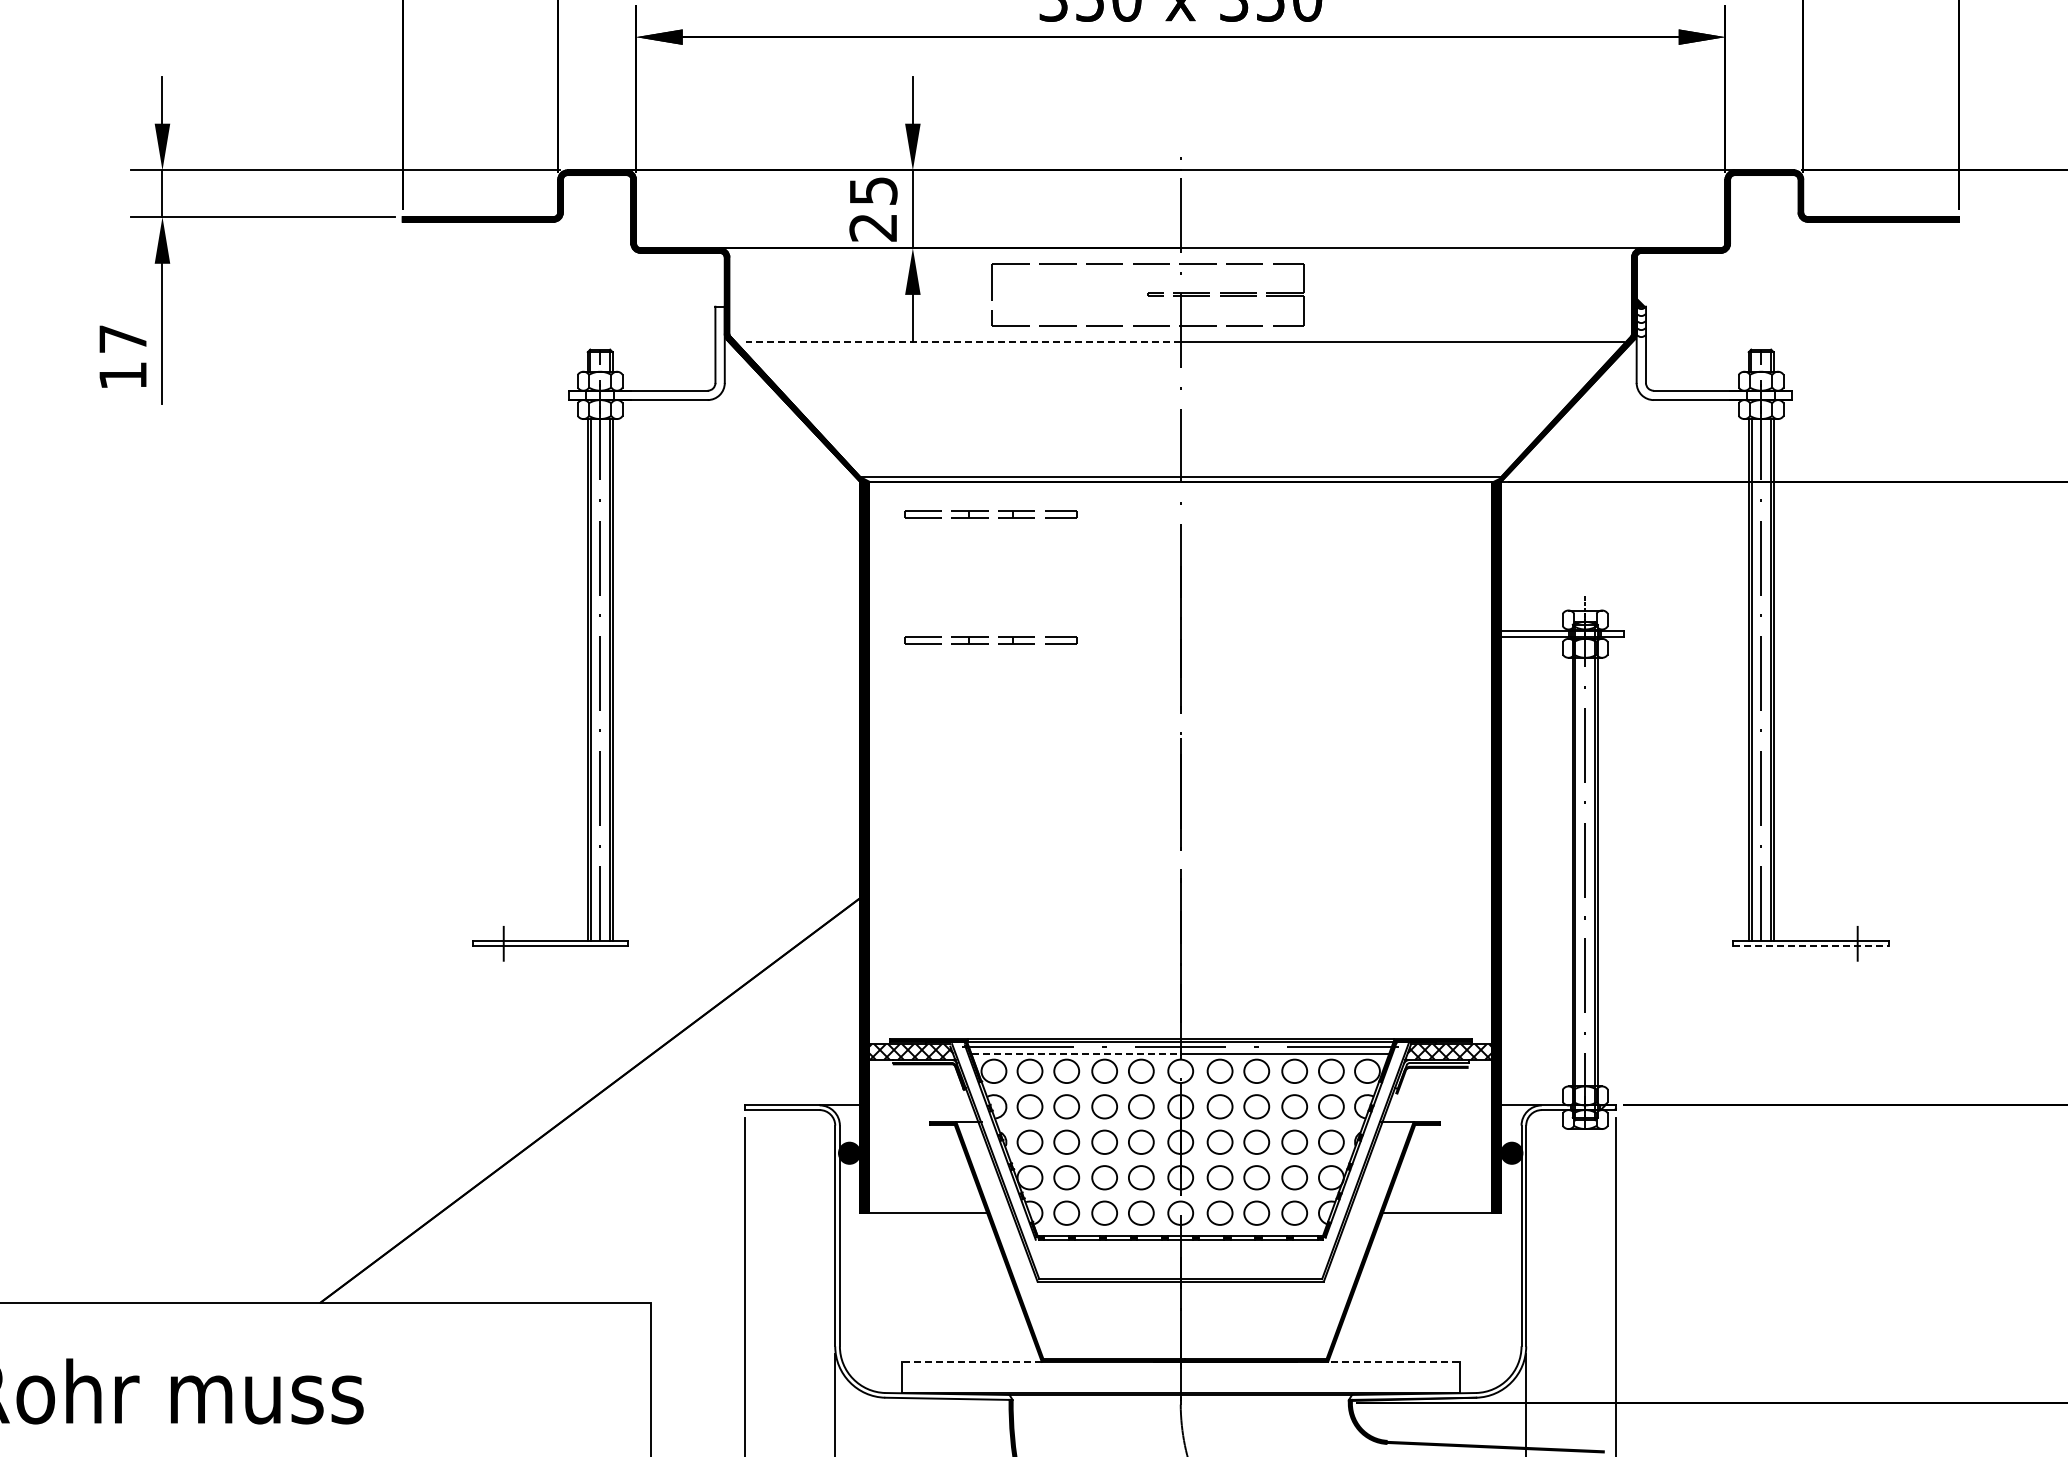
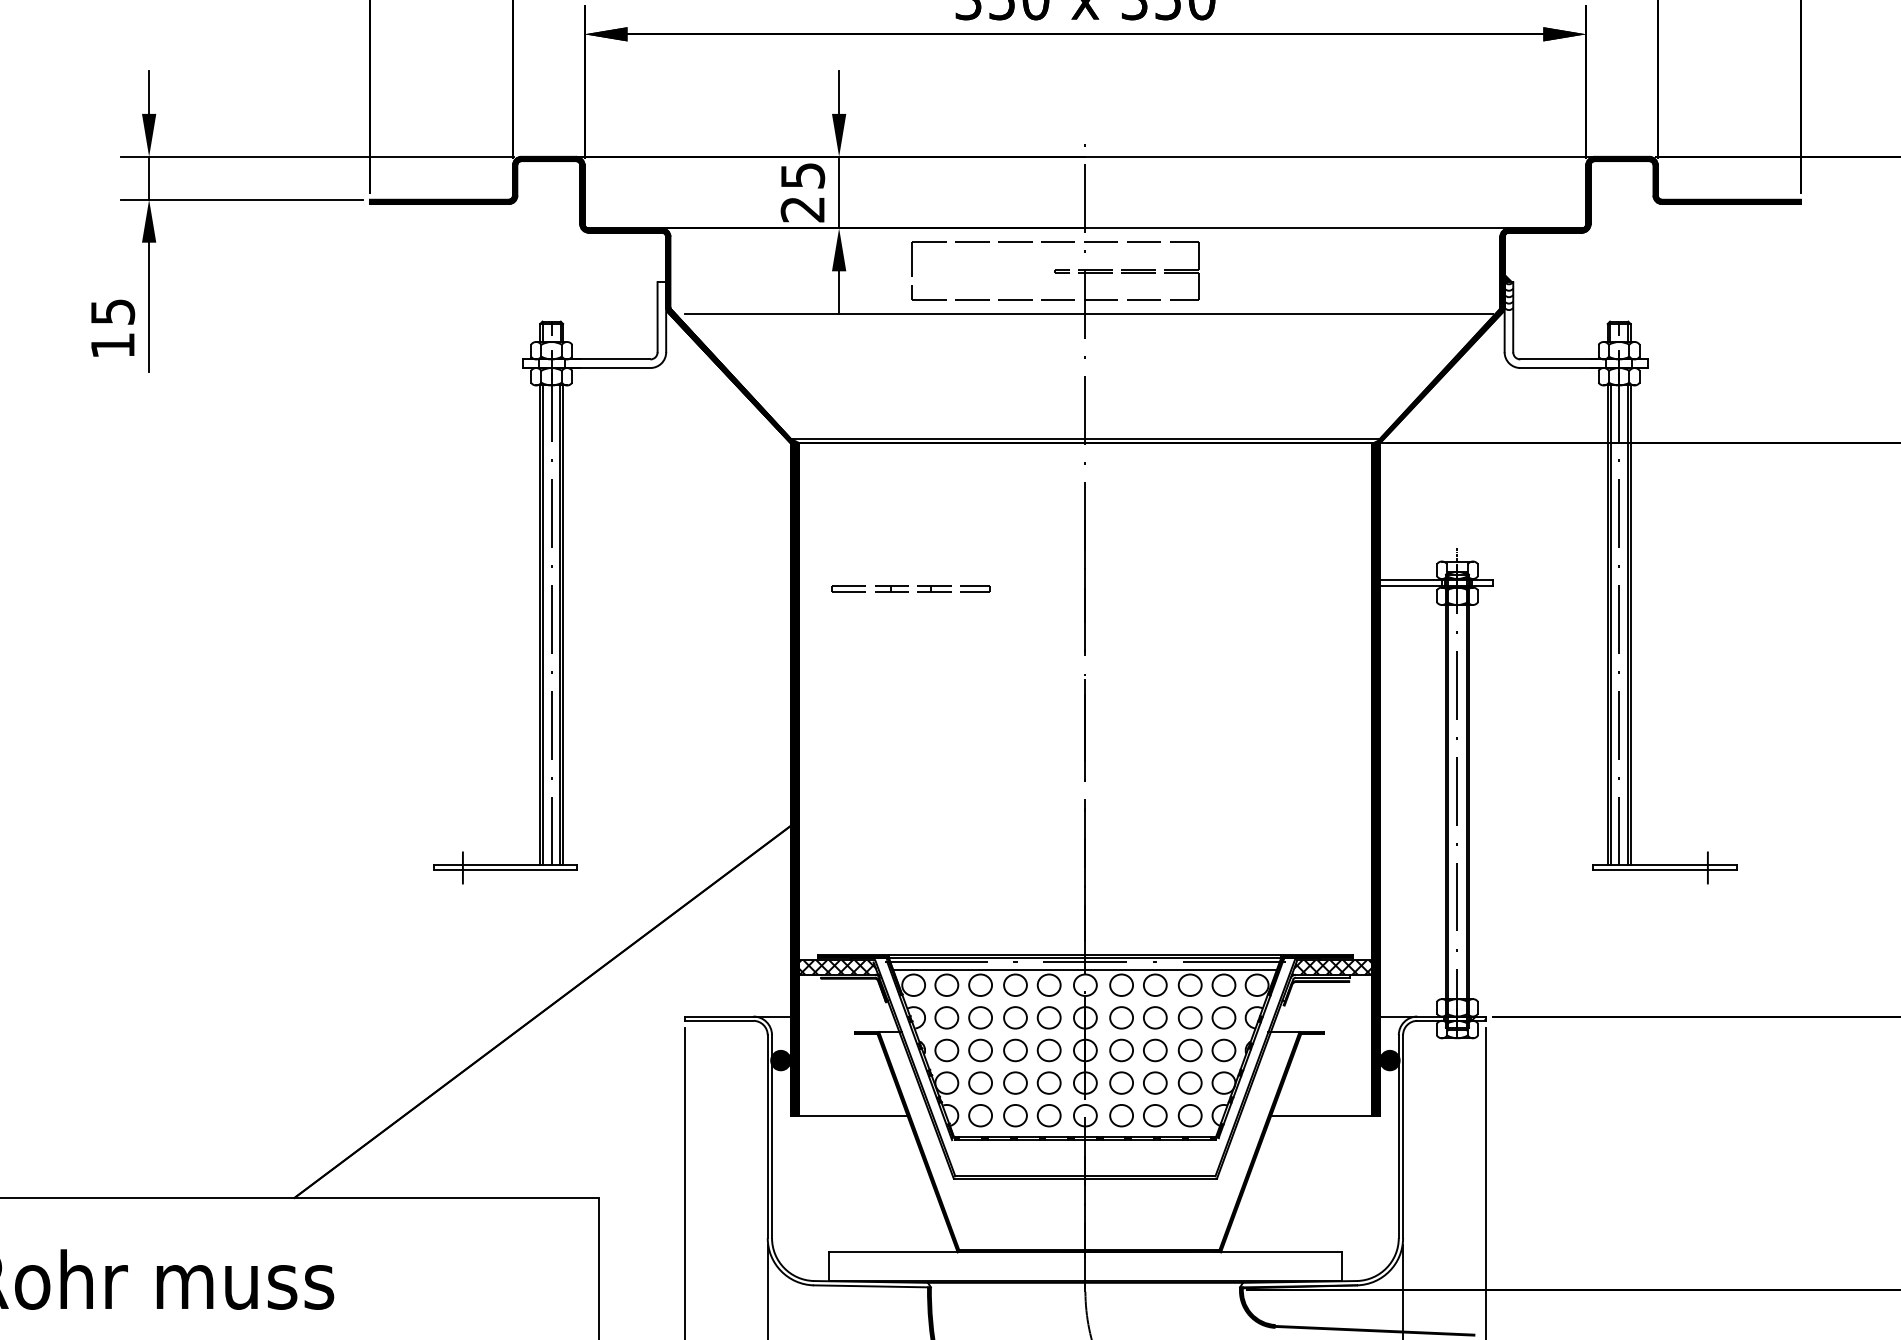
text: (123, 338) -> (113, 311), 17 -> 15
line: (962, 341) -> (884, 314), dashed -> solid
part: (990, 514) -> (910, 473), removed
line: (1811, 945) -> (1665, 869), dashed -> solid
line: (1077, 1054) -> (990, 969), dashed -> solid
line: (971, 1361) -> (893, 1252), dashed -> solid
line: (1390, 1361) -> (1278, 1252), dashed -> solid

